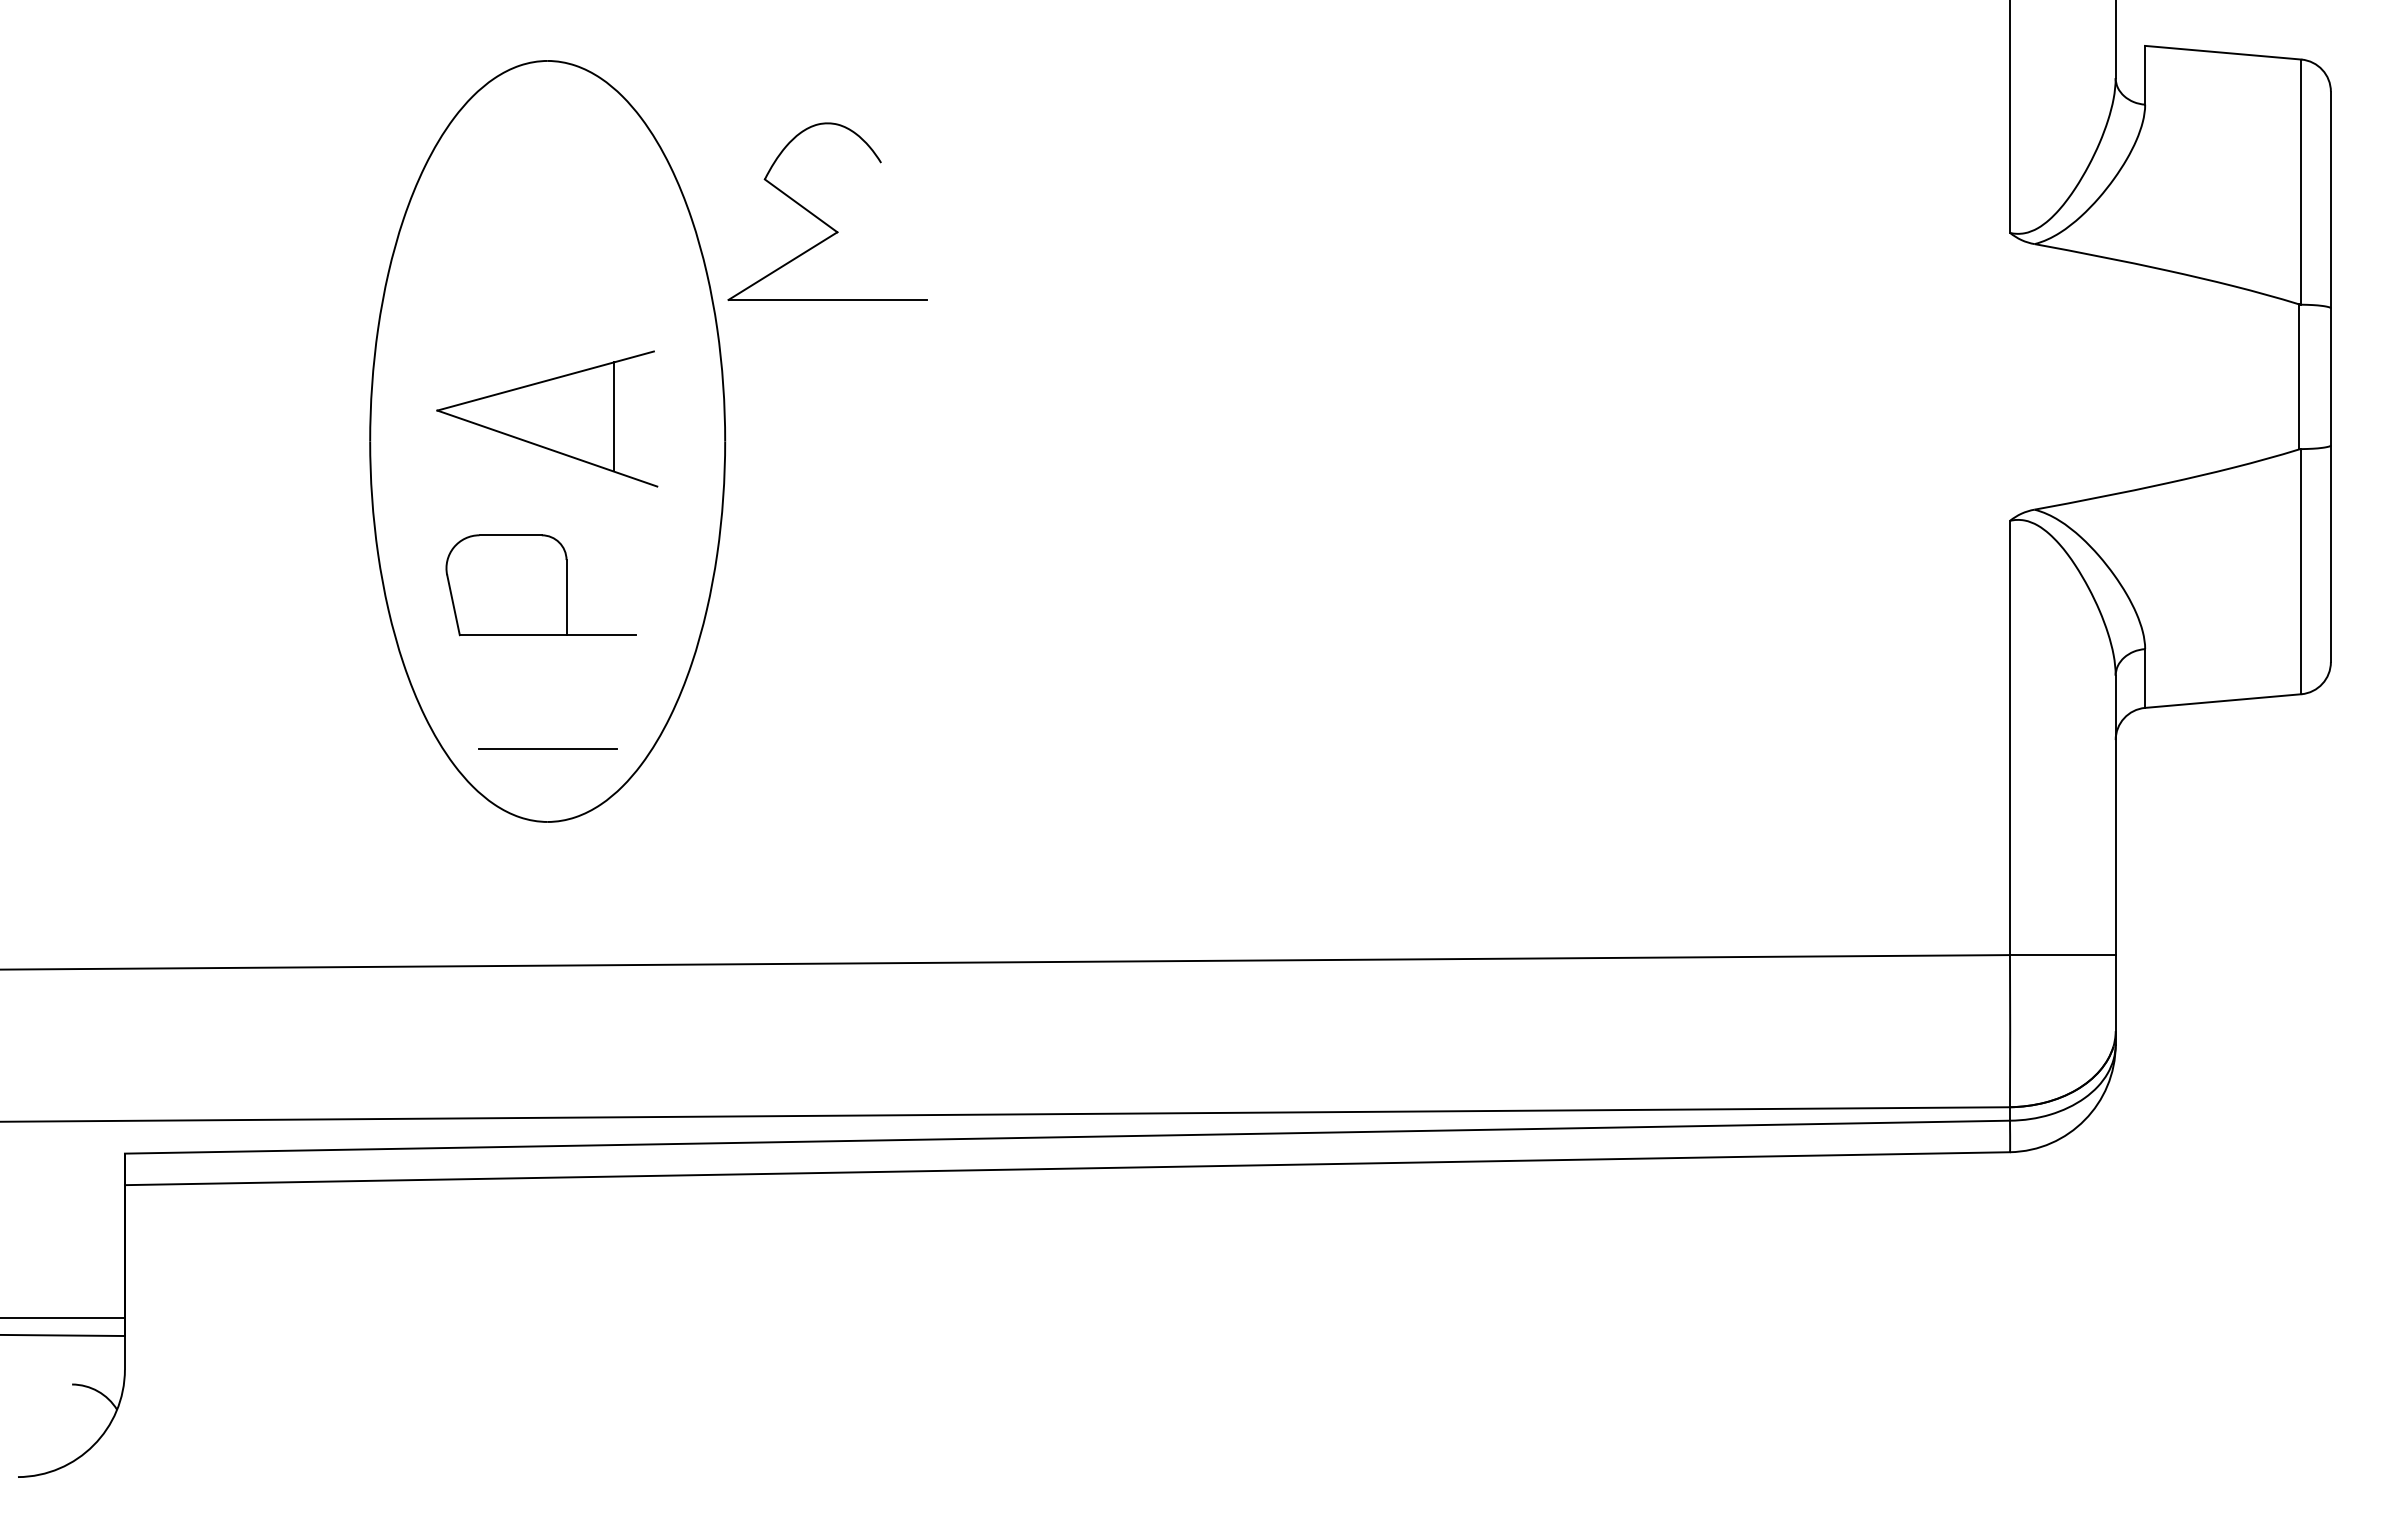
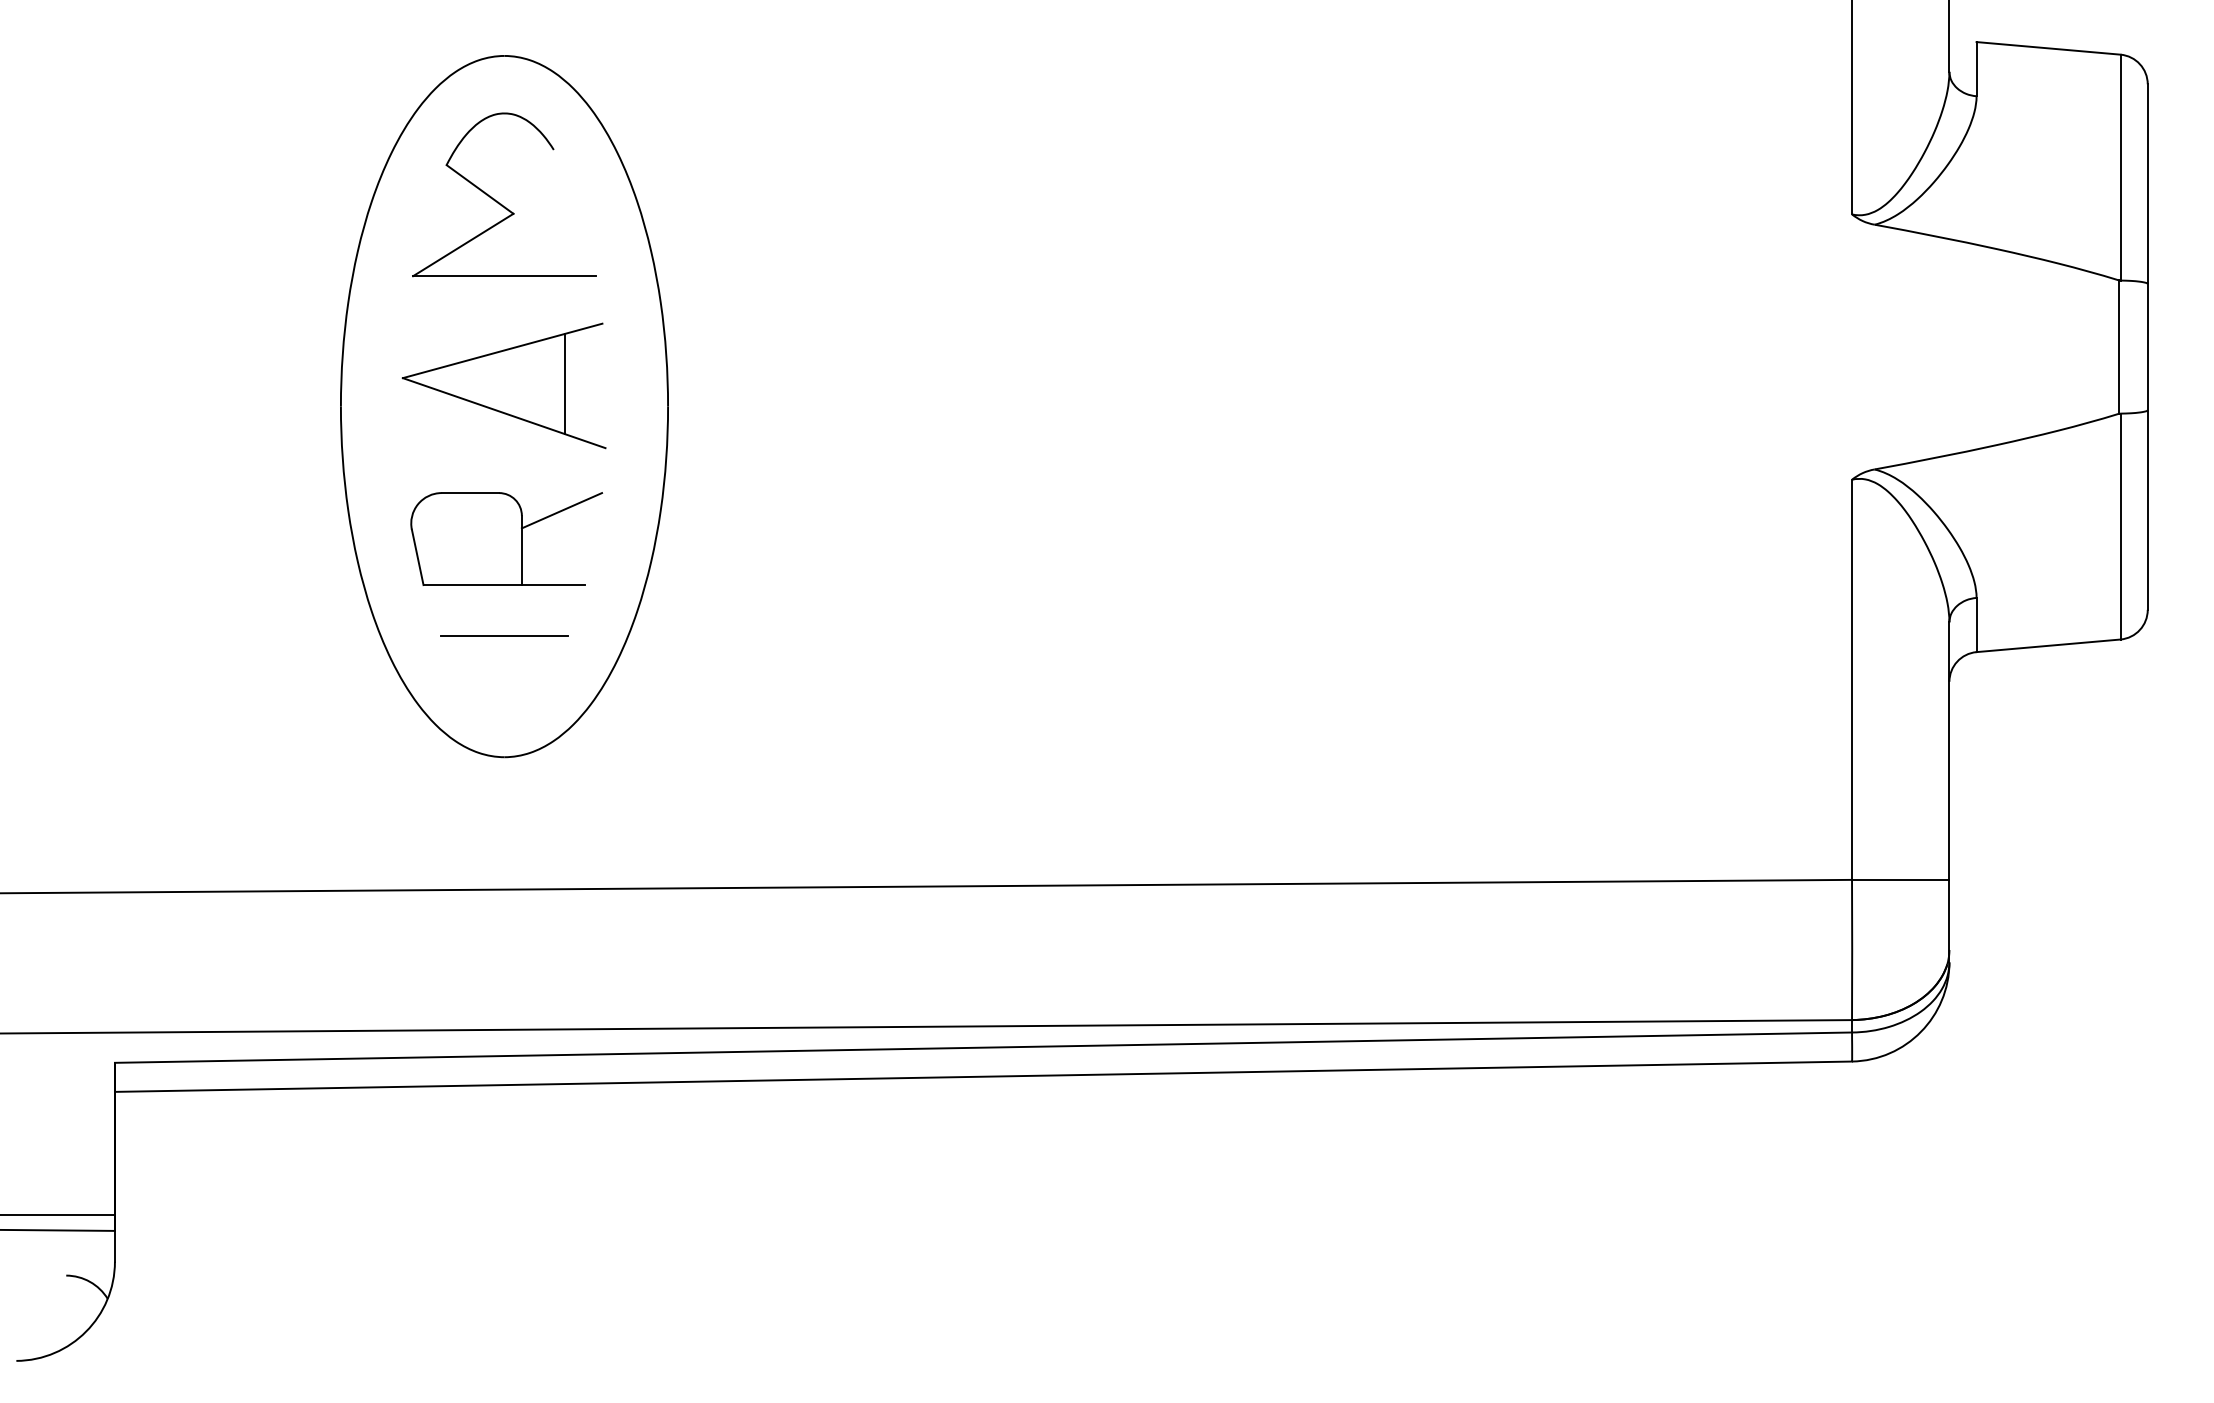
part: (823, 220) -> (500, 202), moved
line: (609, 554) -> (561, 510), added
line: (547, 748) -> (504, 635), moved

